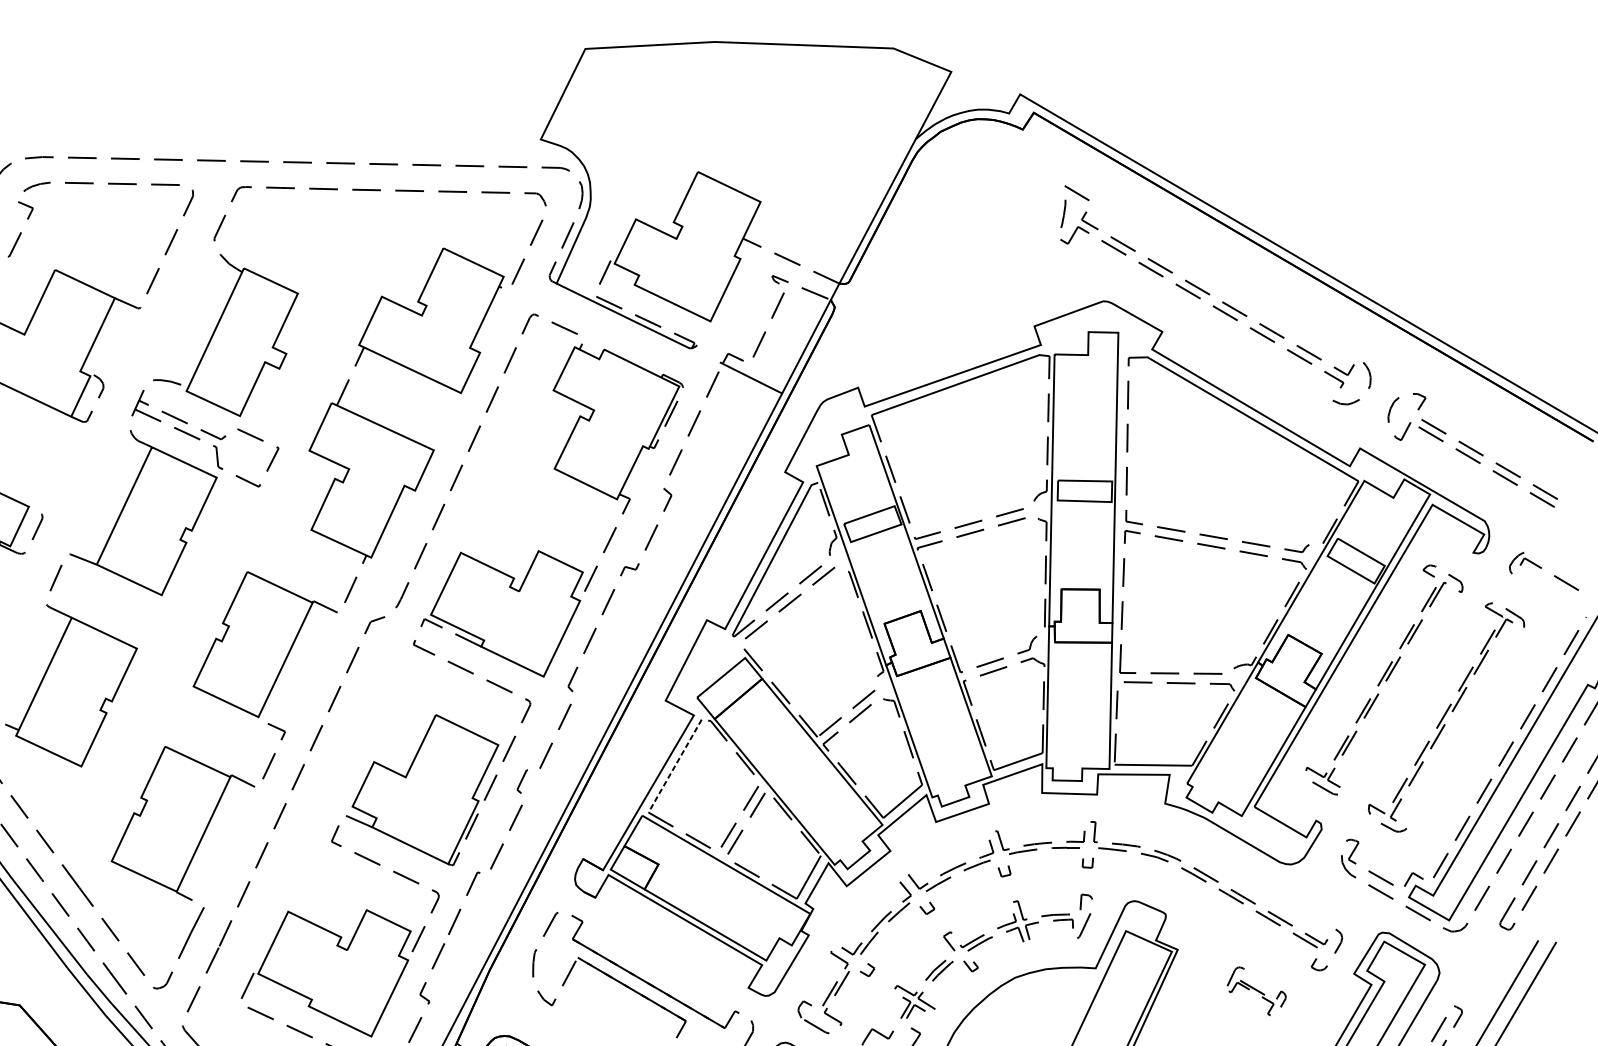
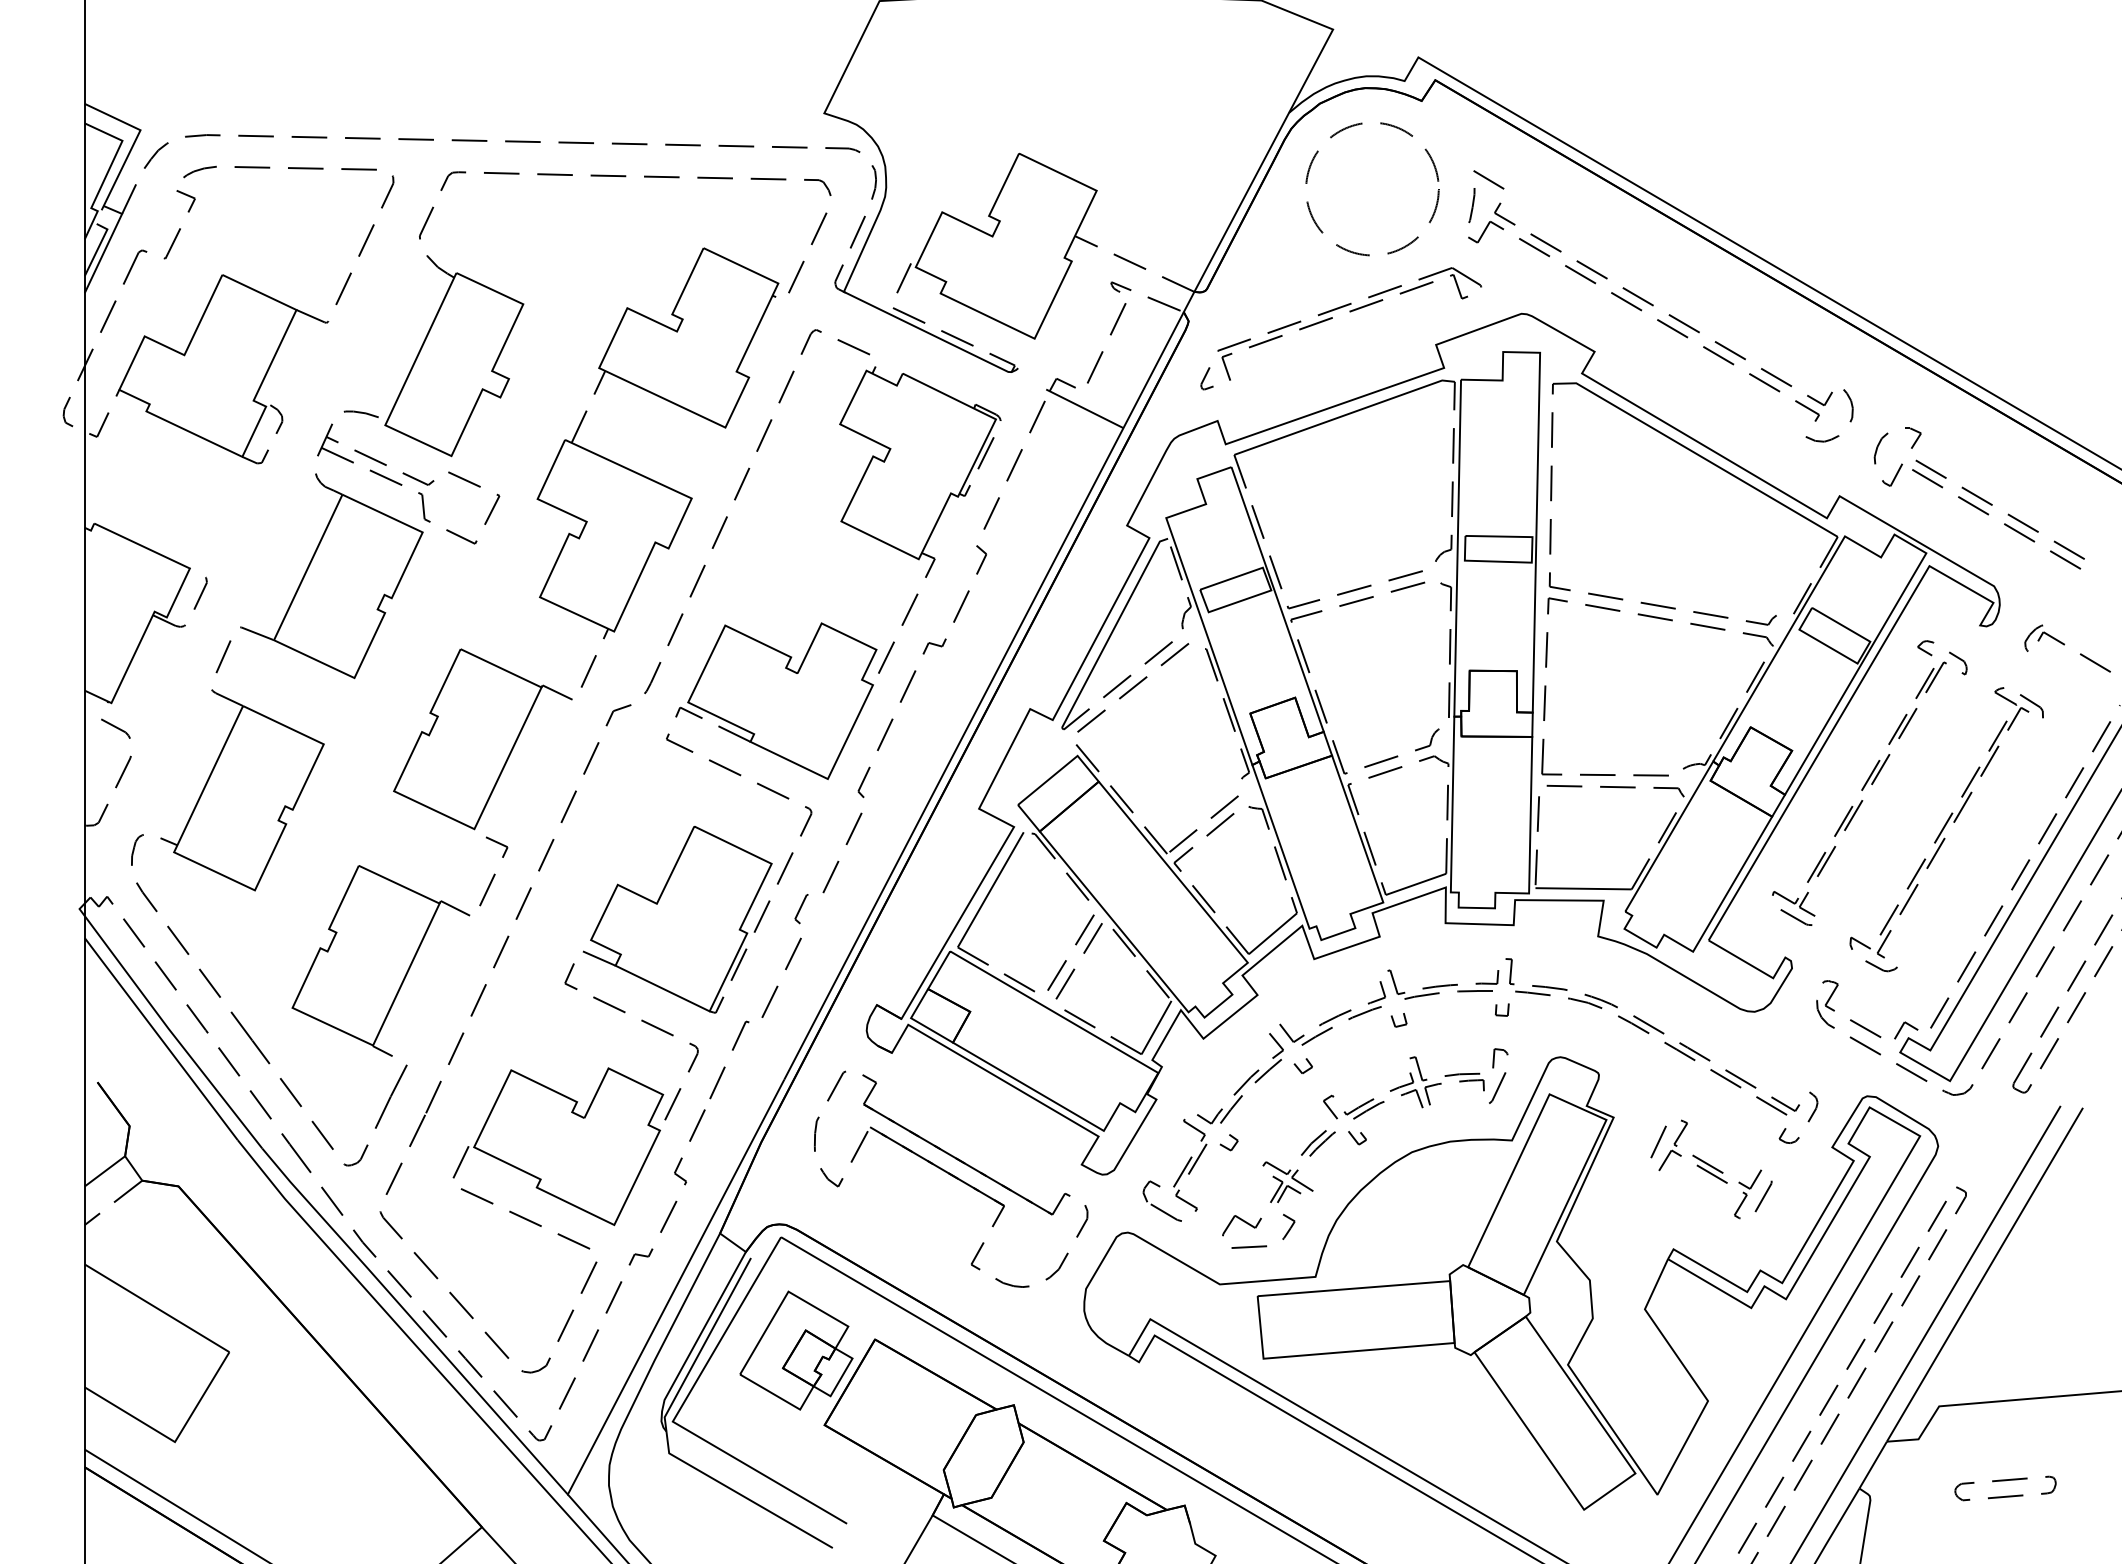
part: (963, 249) -> (1348, 249), added
part: (950, 305) -> (1331, 319), added
line: (674, 766) -> (990, 890), dashed -> solid
part: (1256, 991) -> (1711, 1169), size x1.67

